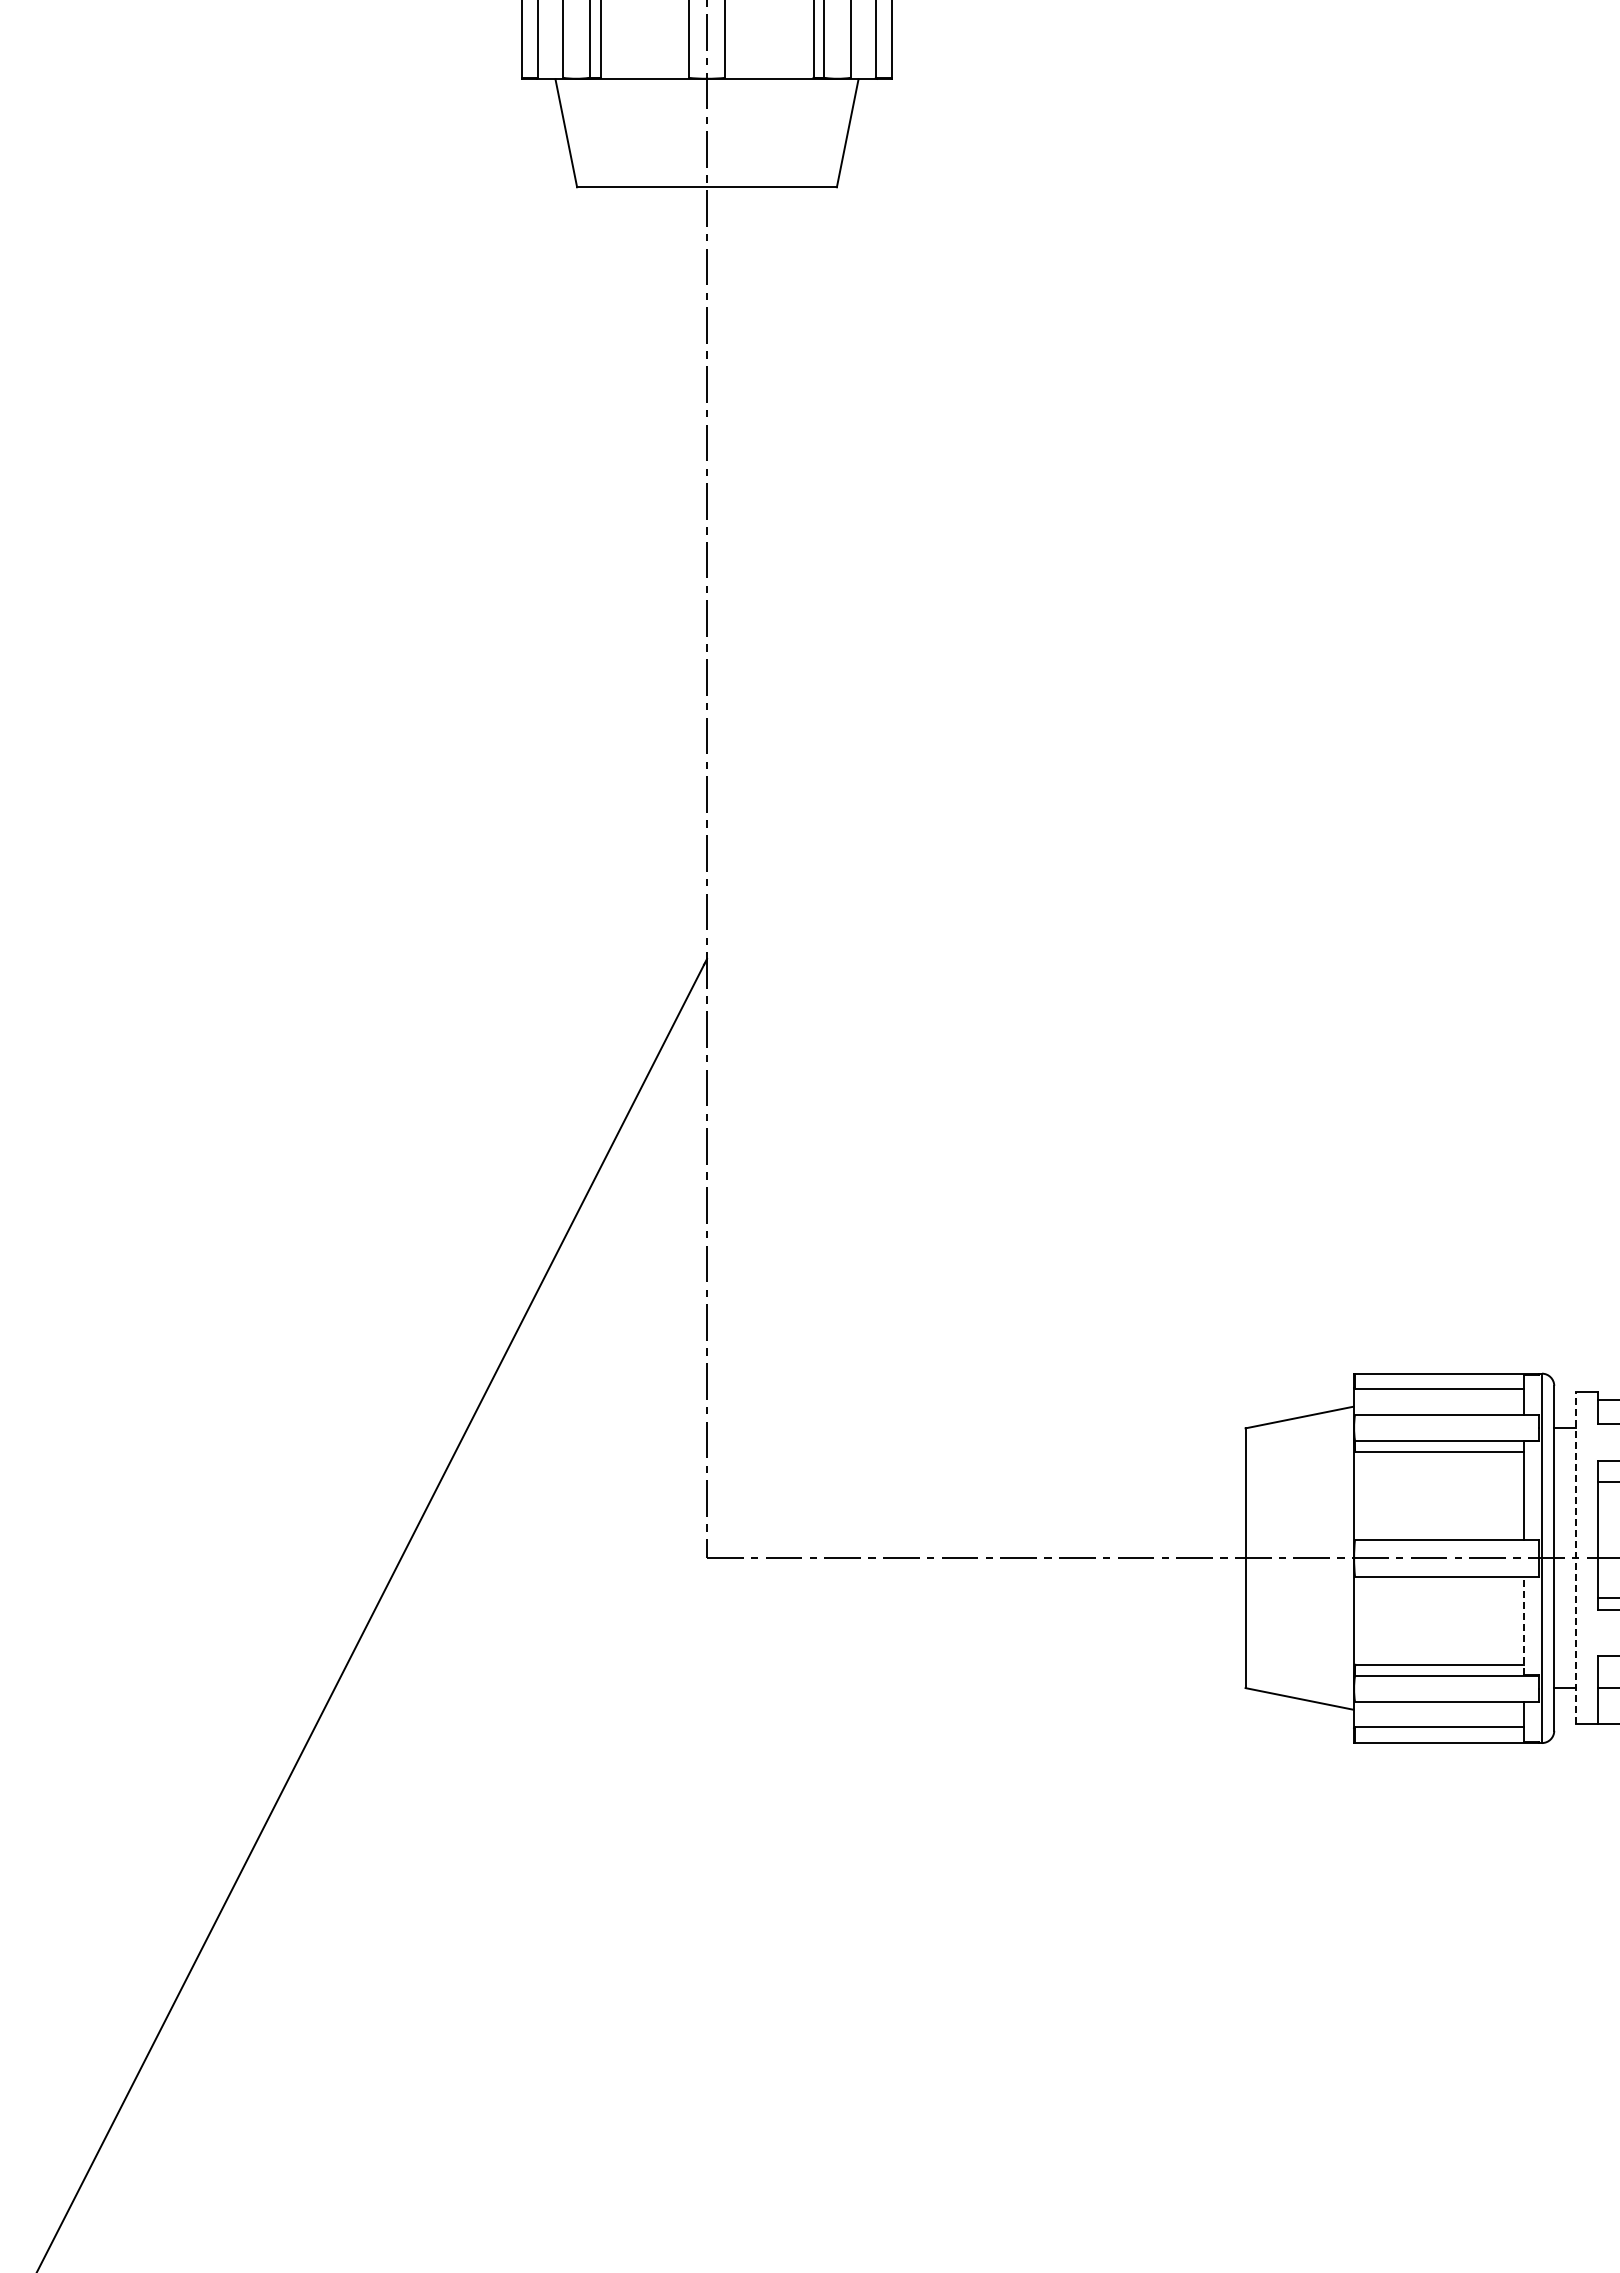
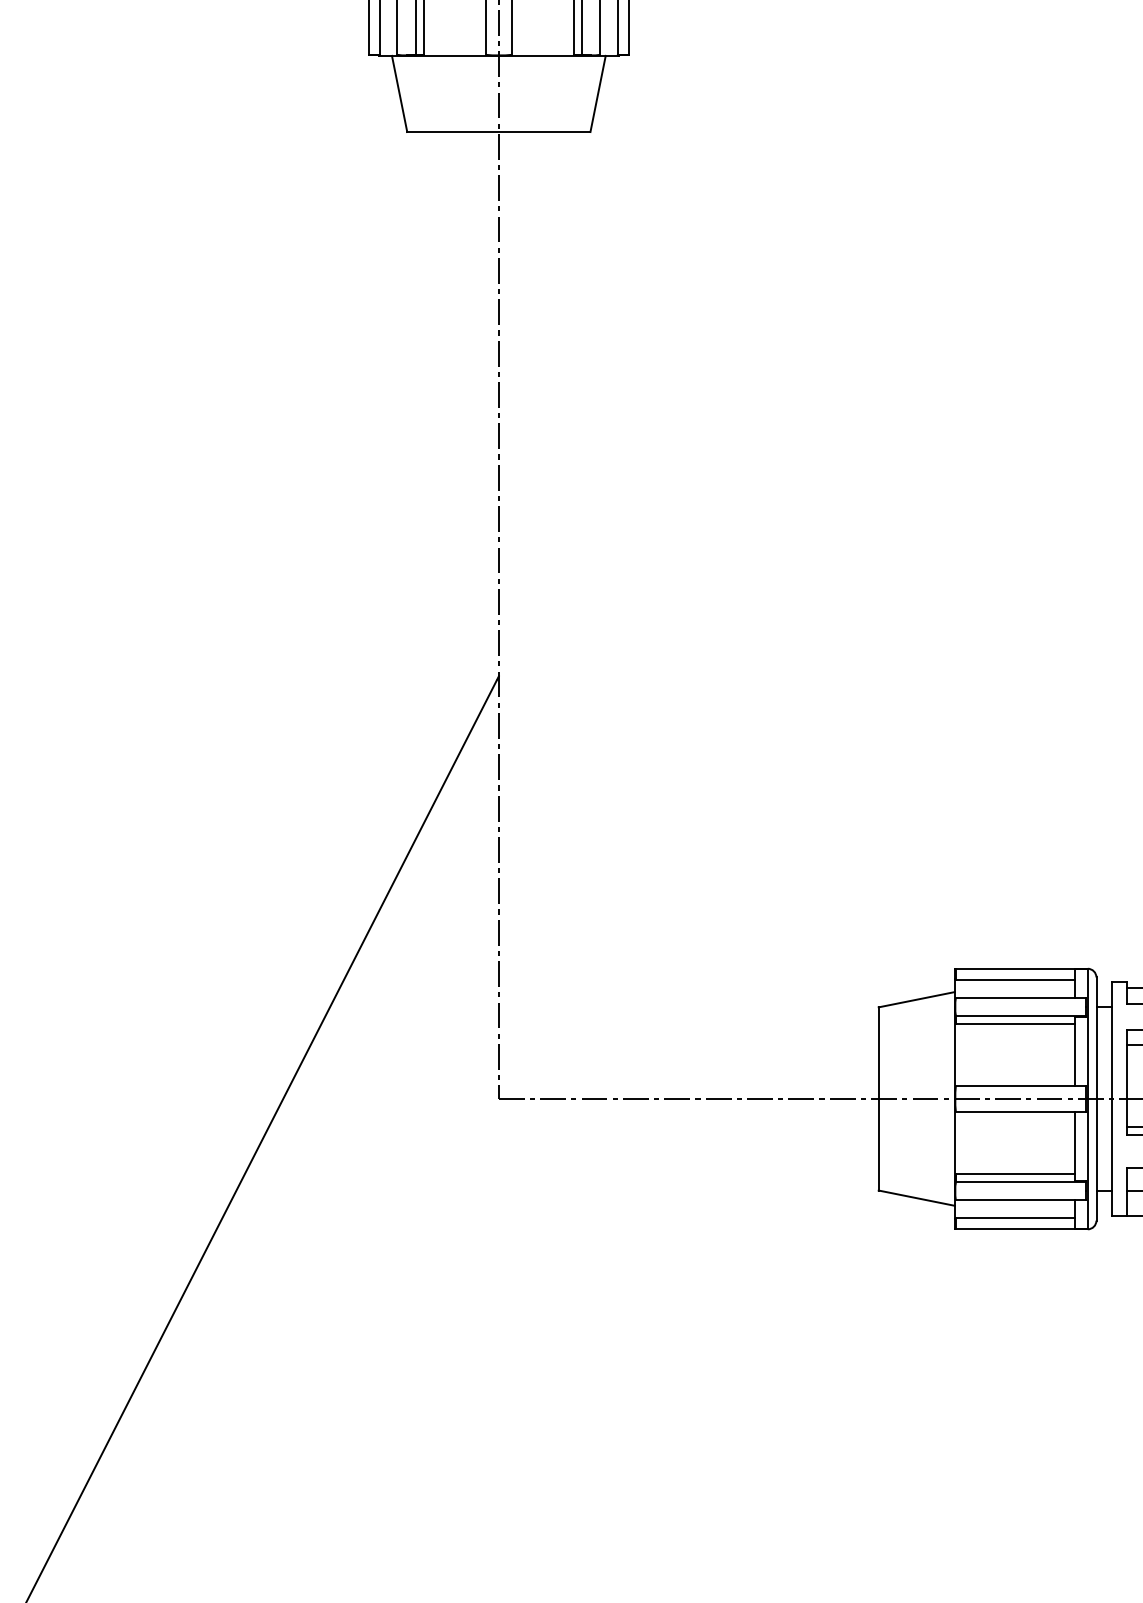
line: (1576, 1557) -> (1112, 1098), dashed -> solid
line: (1523, 1625) -> (1074, 1146), dashed -> solid

